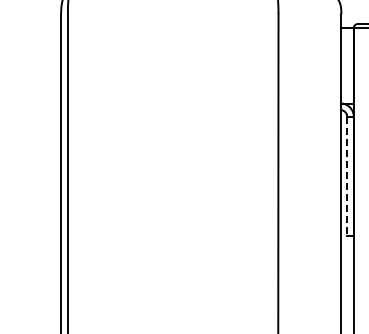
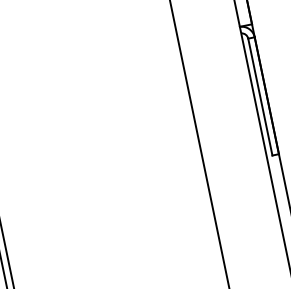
line: (347, 176) -> (260, 97), dashed -> solid

